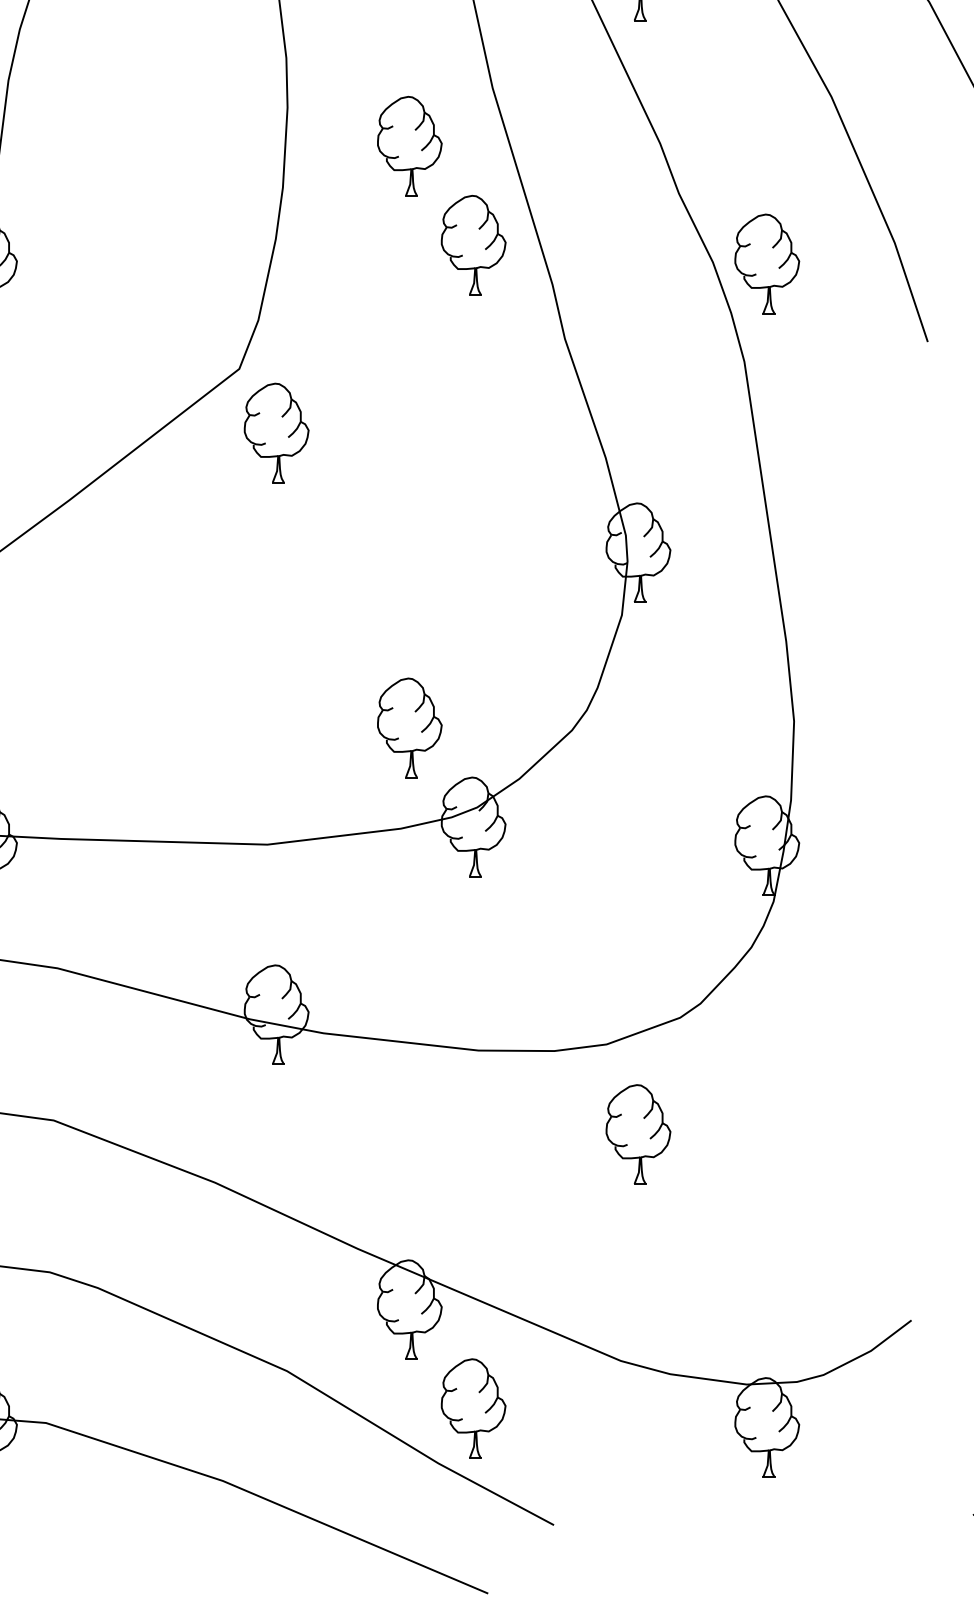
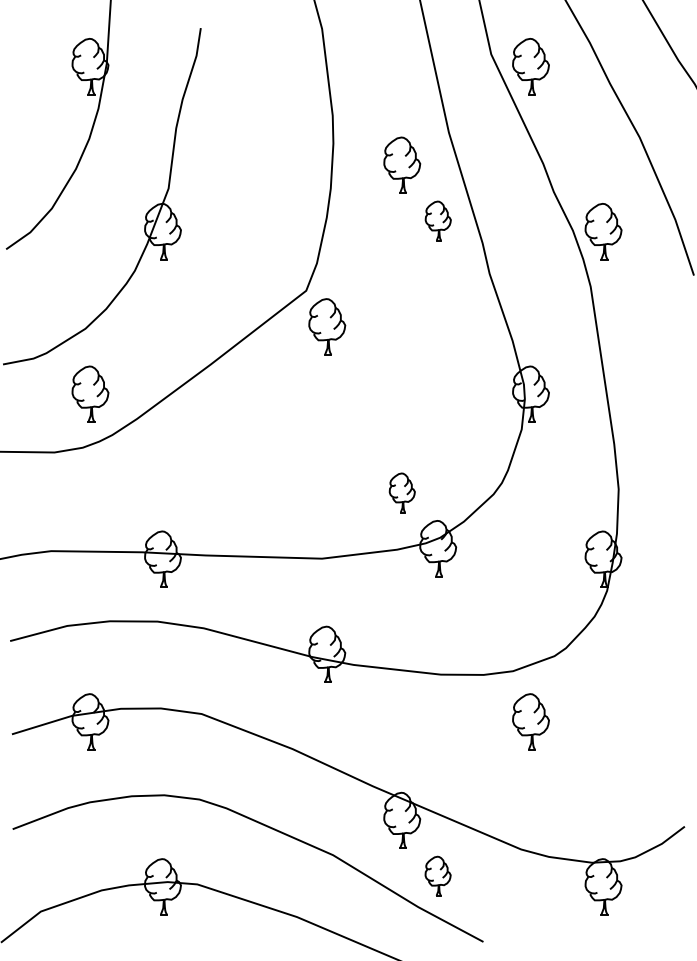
part: (474, 244) -> (438, 220), size x0.7
part: (410, 727) -> (402, 492), size x0.7
part: (472, 1407) -> (437, 875), size x0.7

